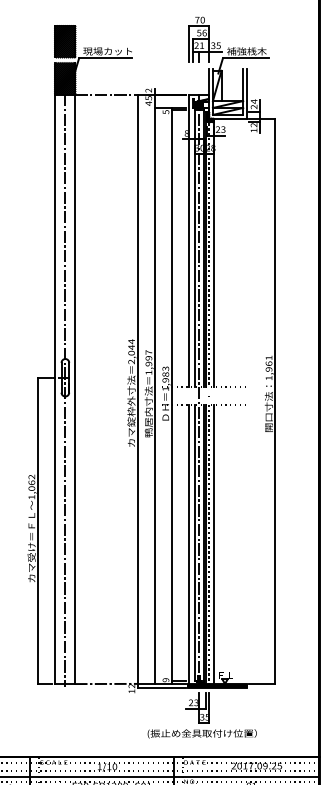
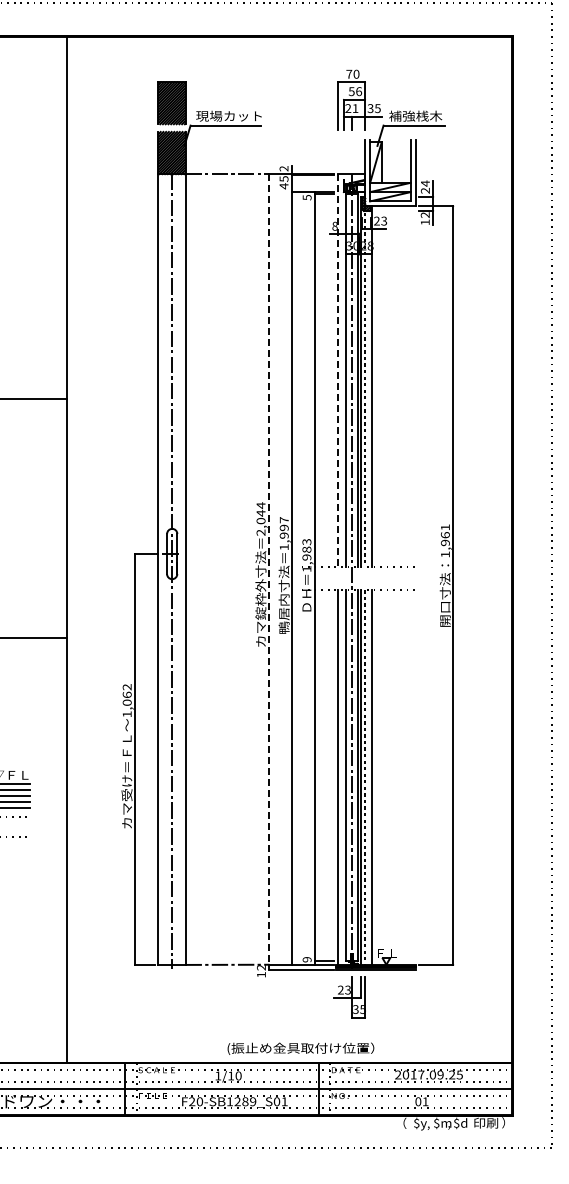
line: (189, 241) -> (338, 371), solid -> dashed
line: (137, 390) -> (269, 571), solid -> dashed
text: (202, 733) -> (300, 1048), moved

